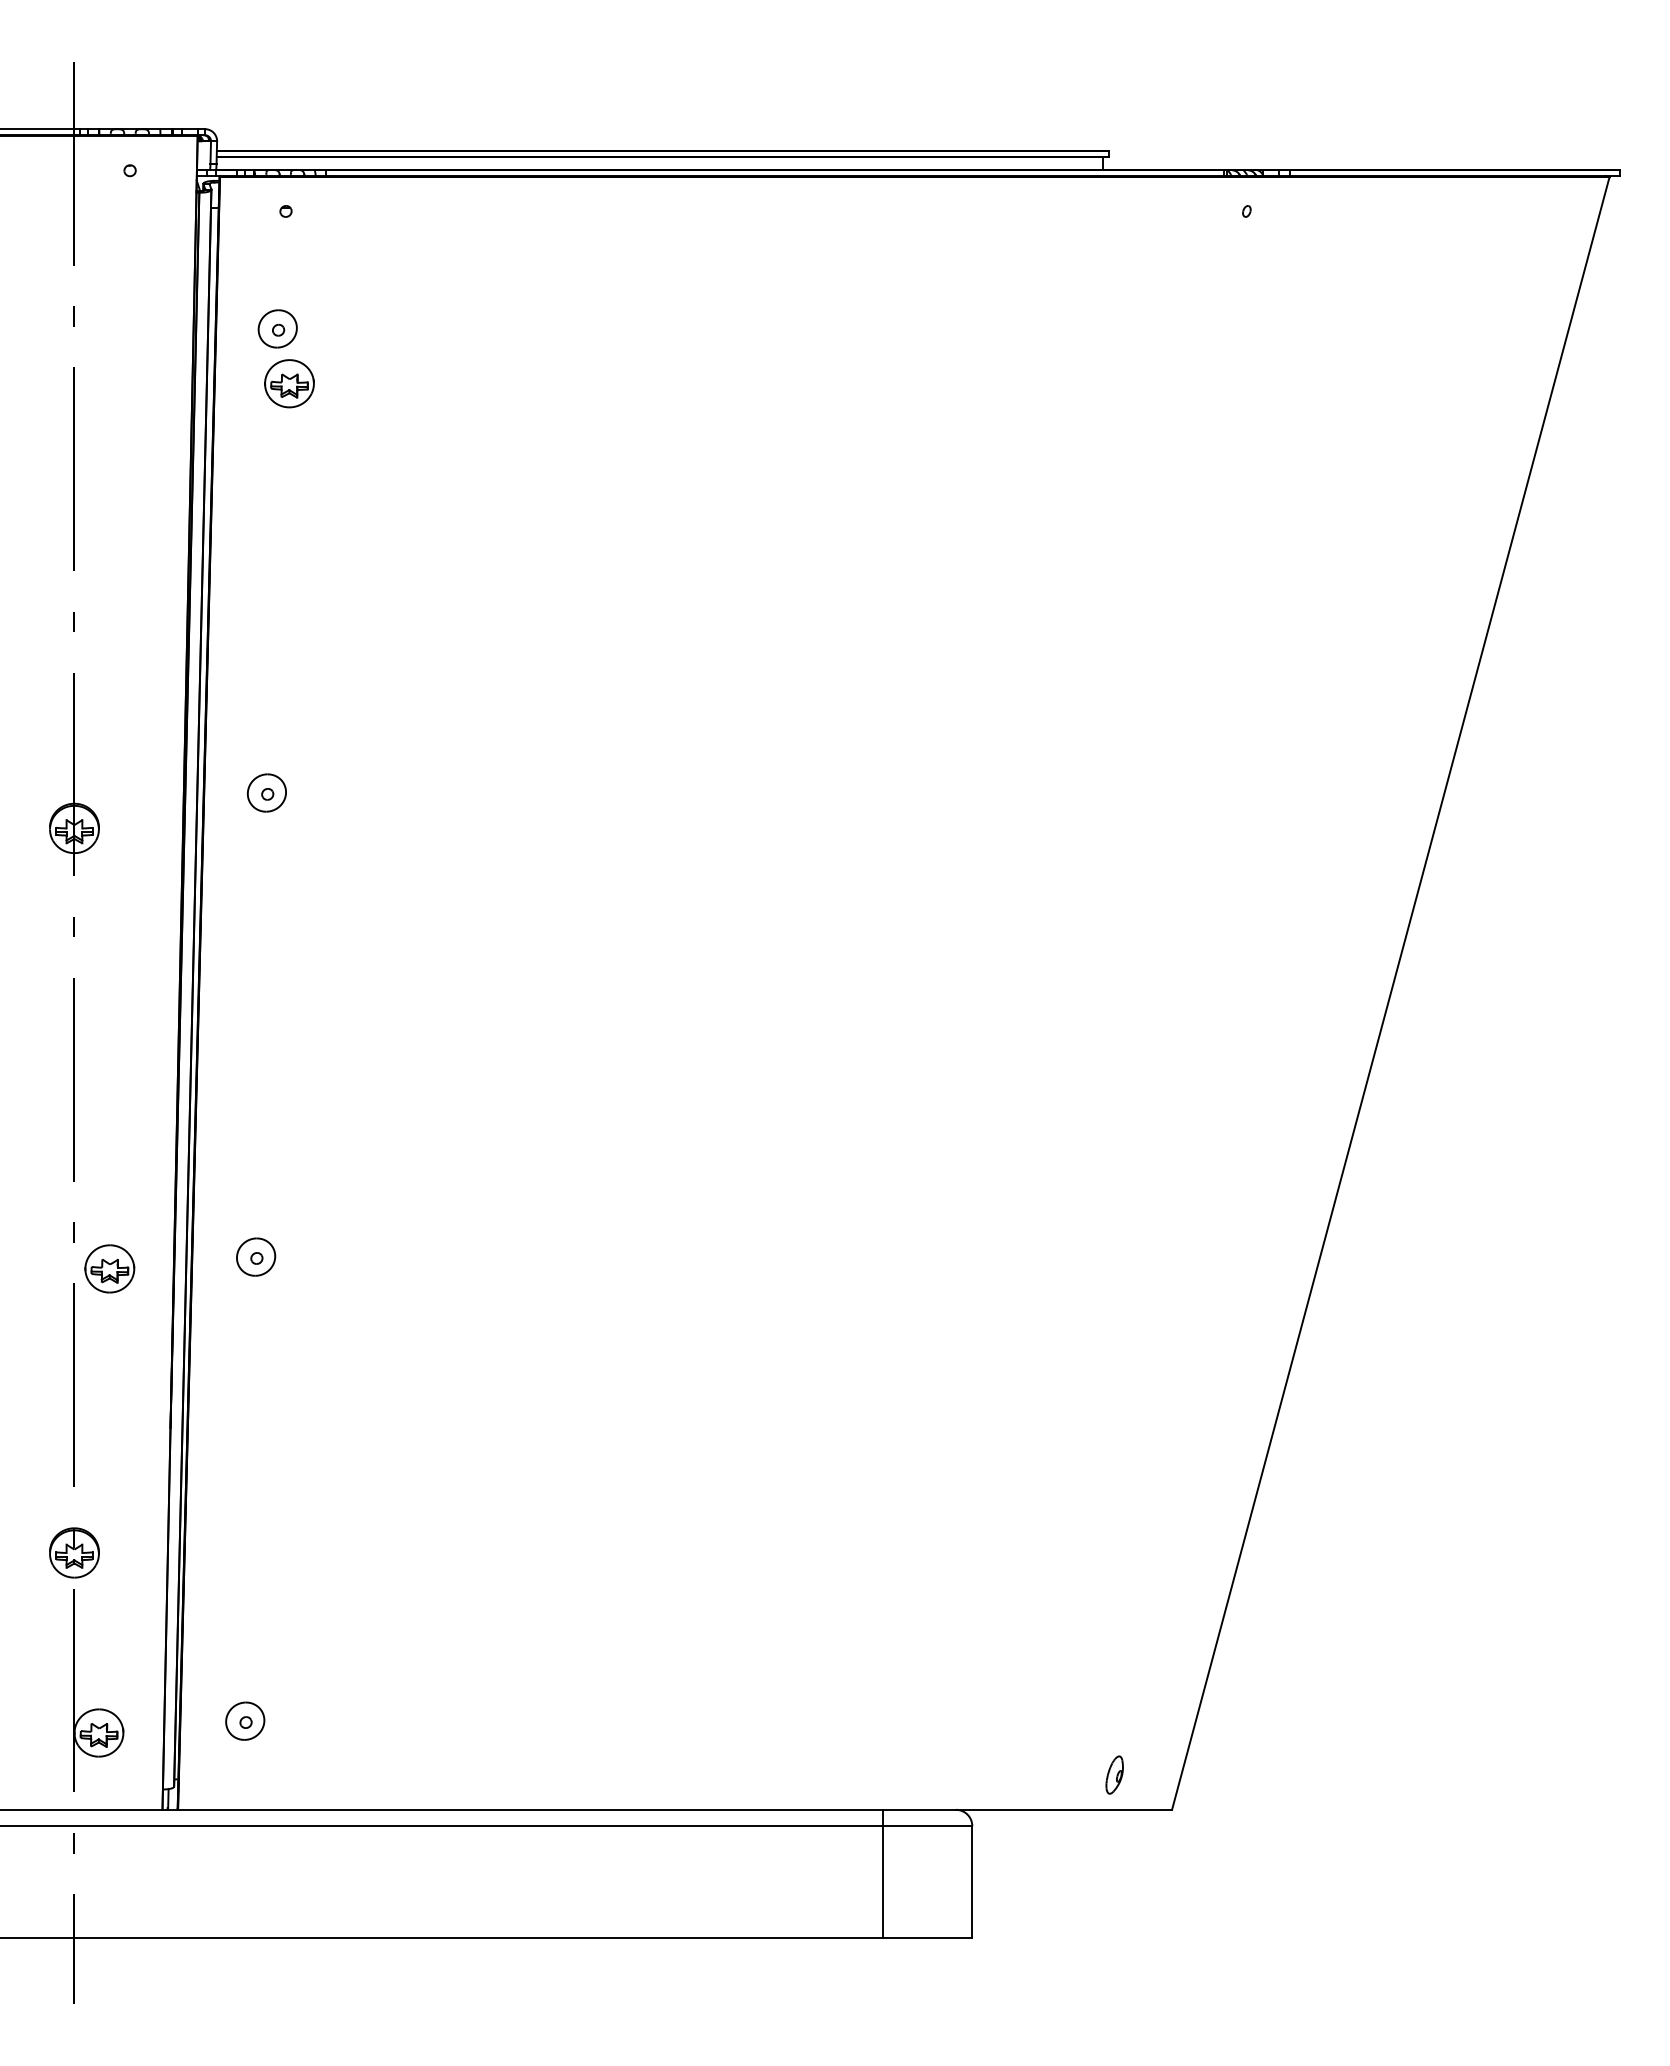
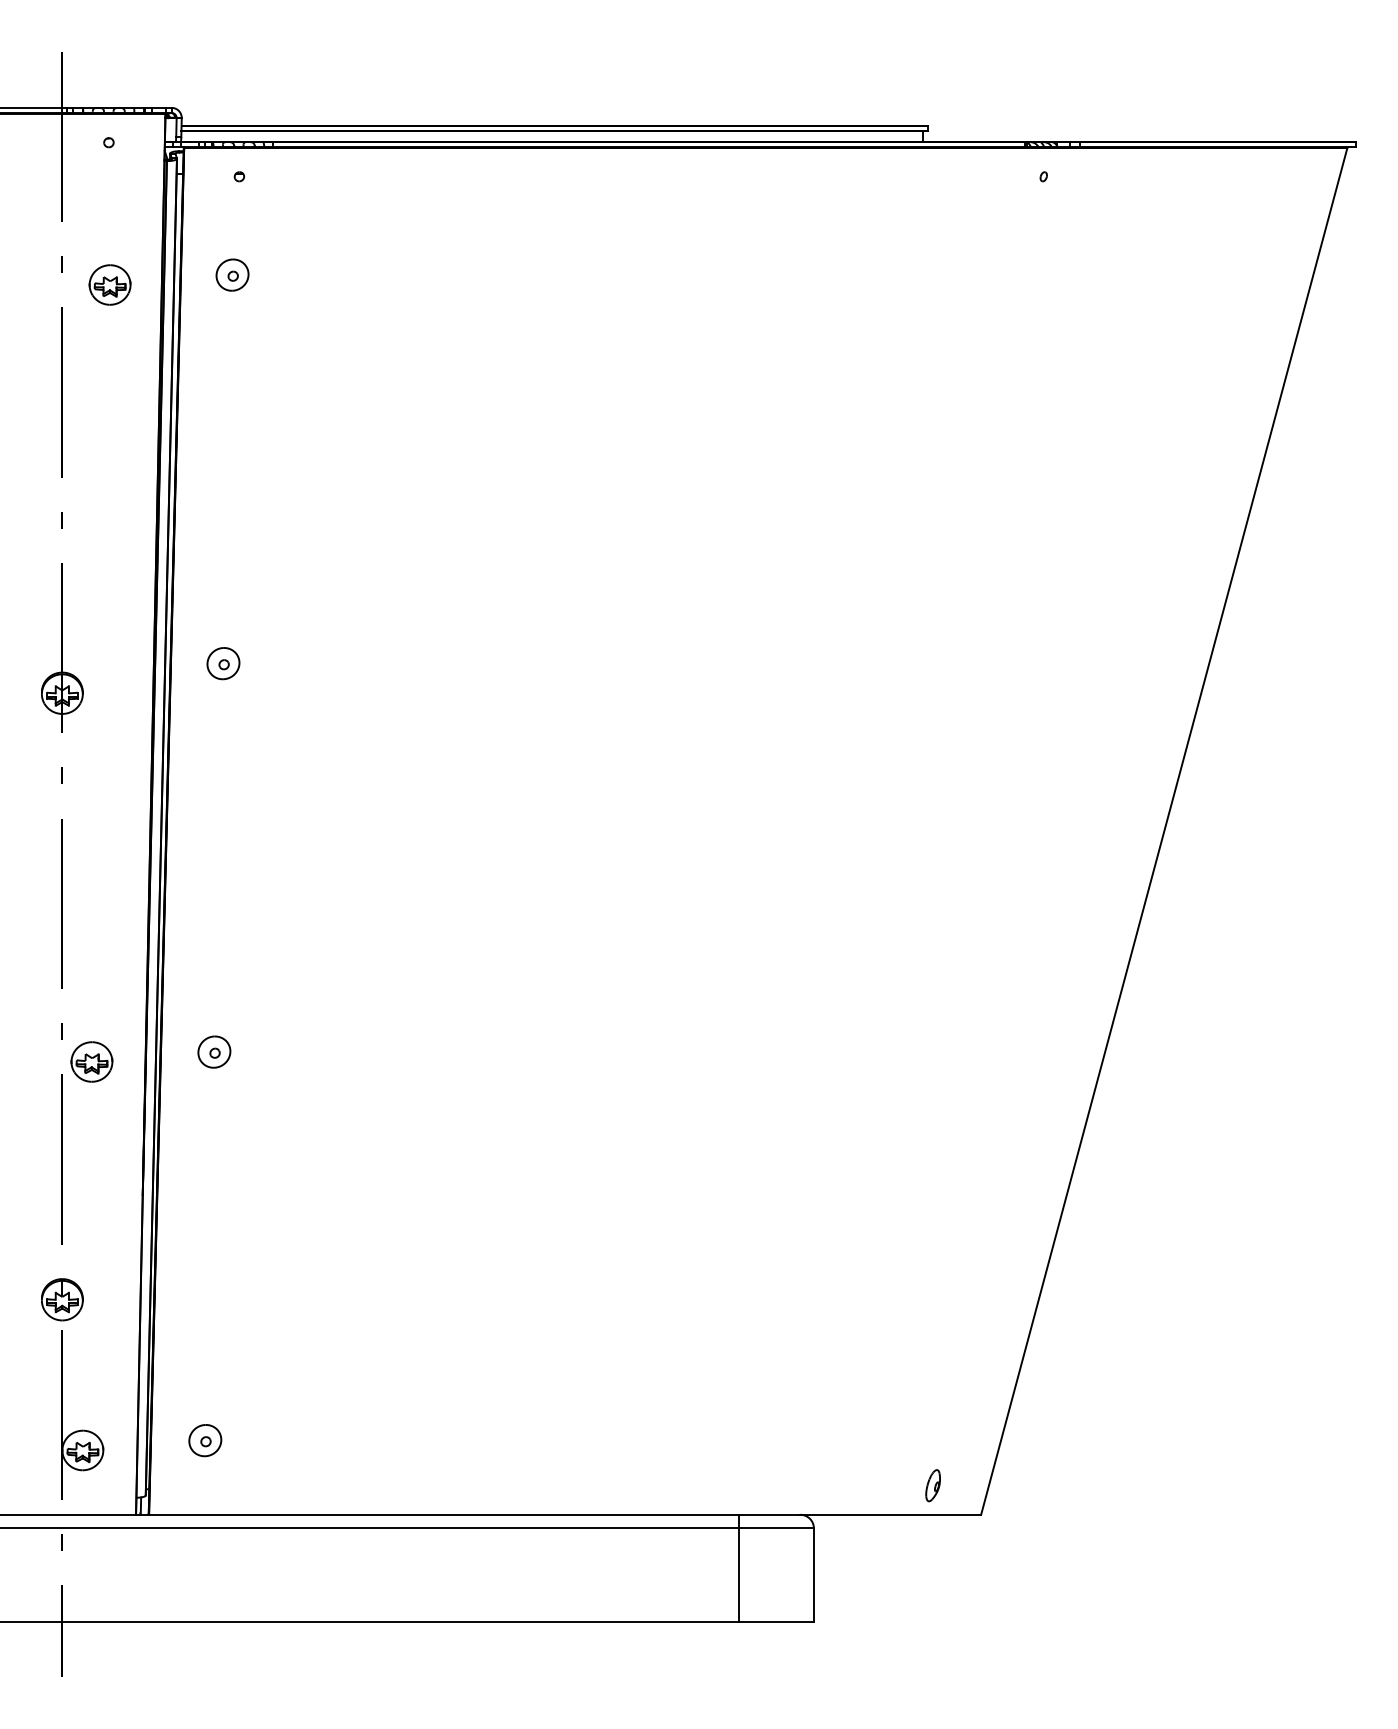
part: (289, 383) -> (110, 284), moved

